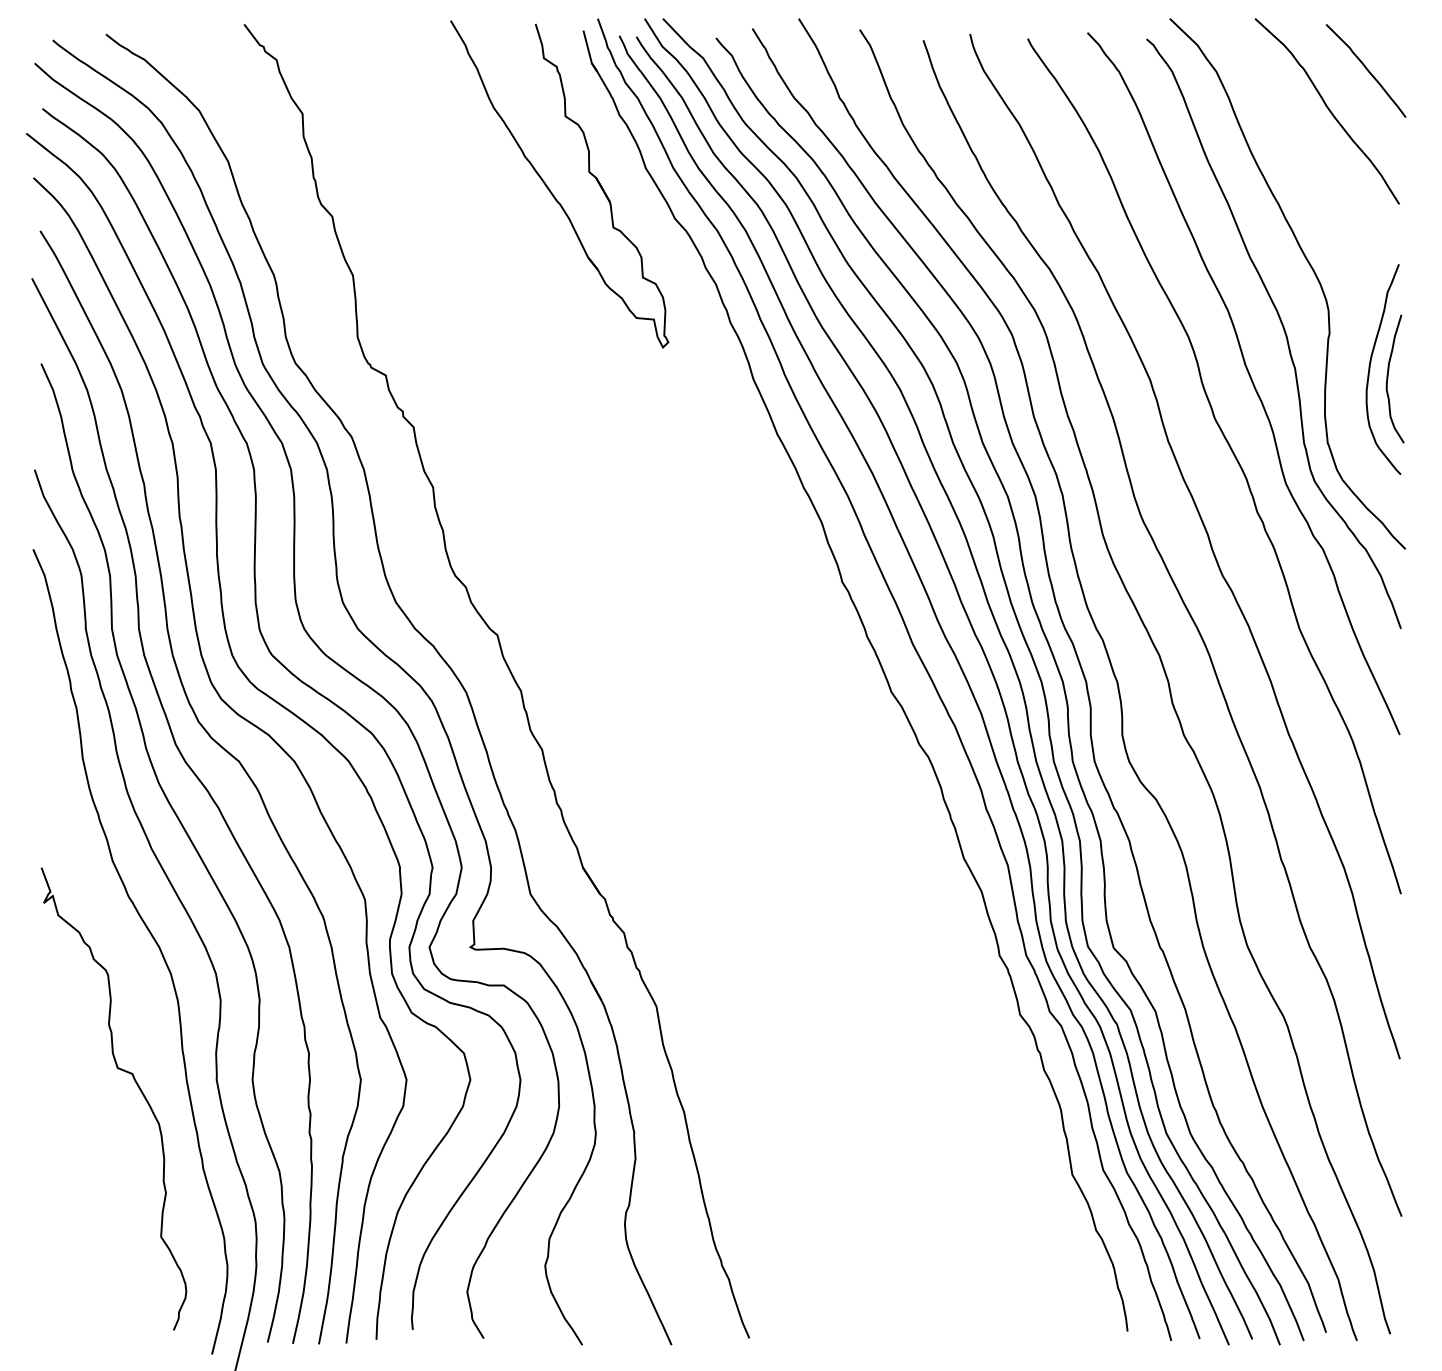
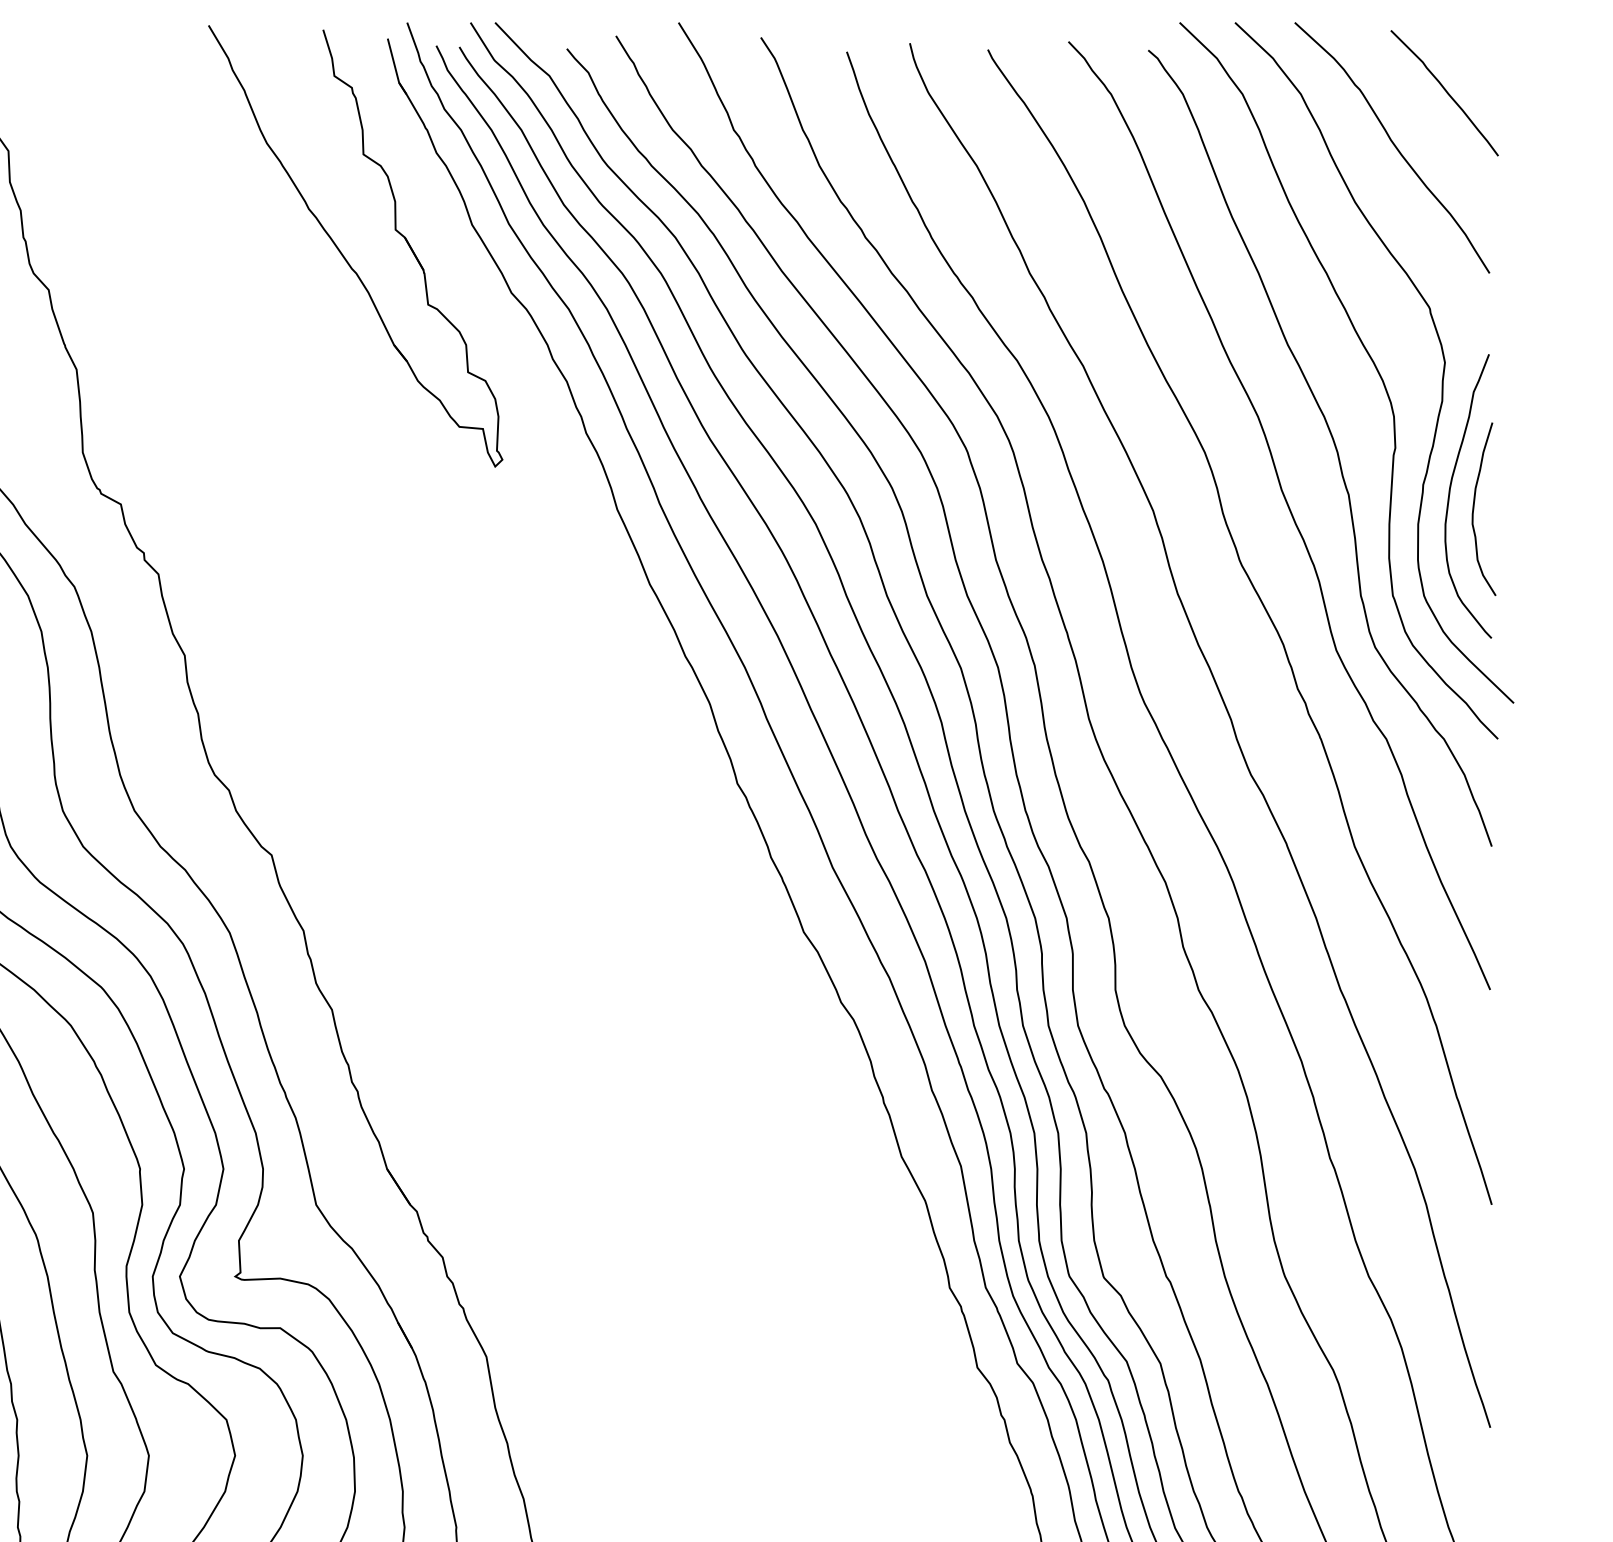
curve: (1361, 254) -> (1438, 341), added

